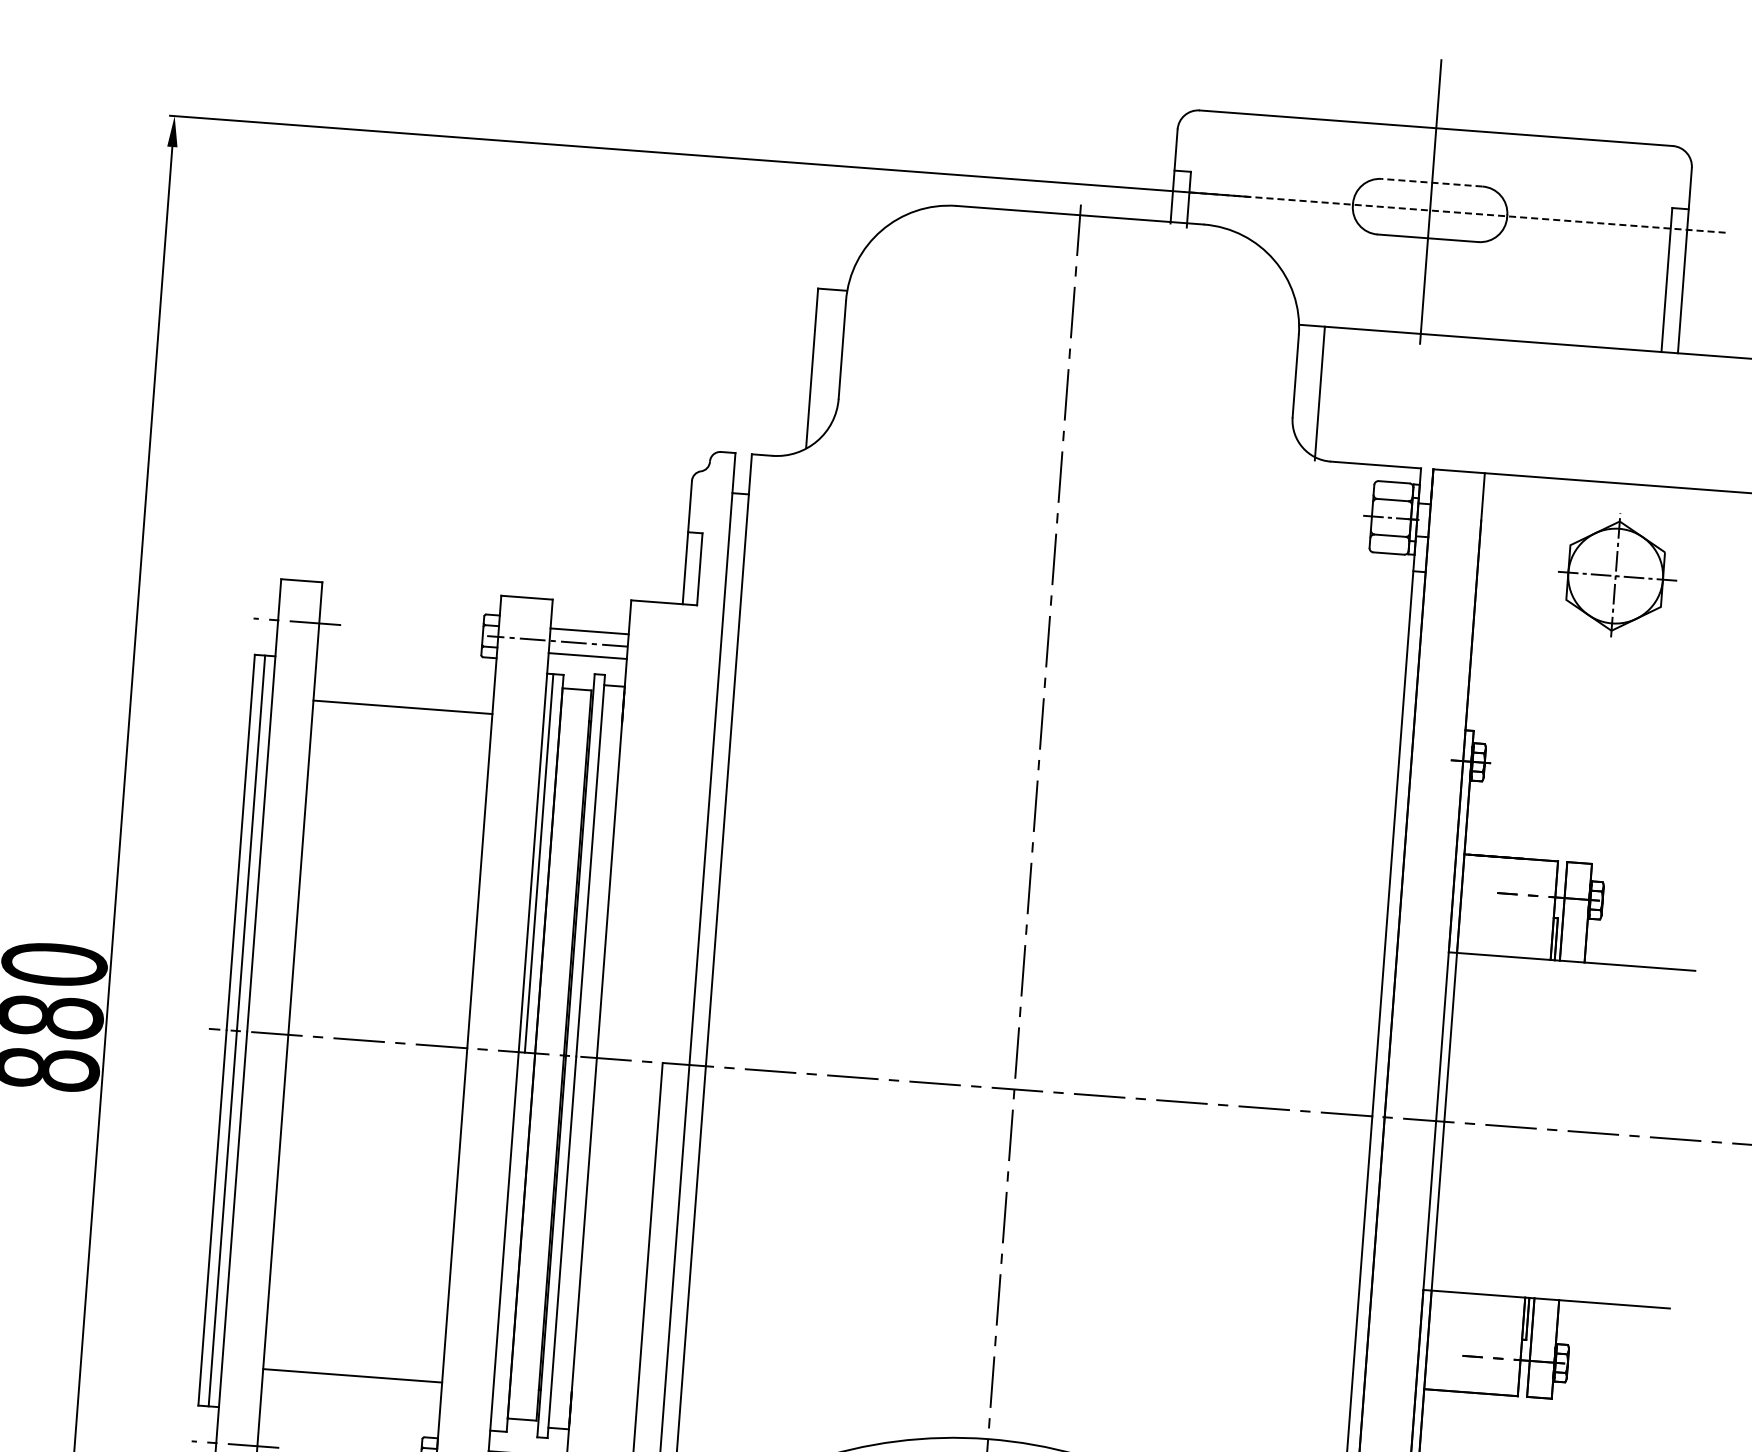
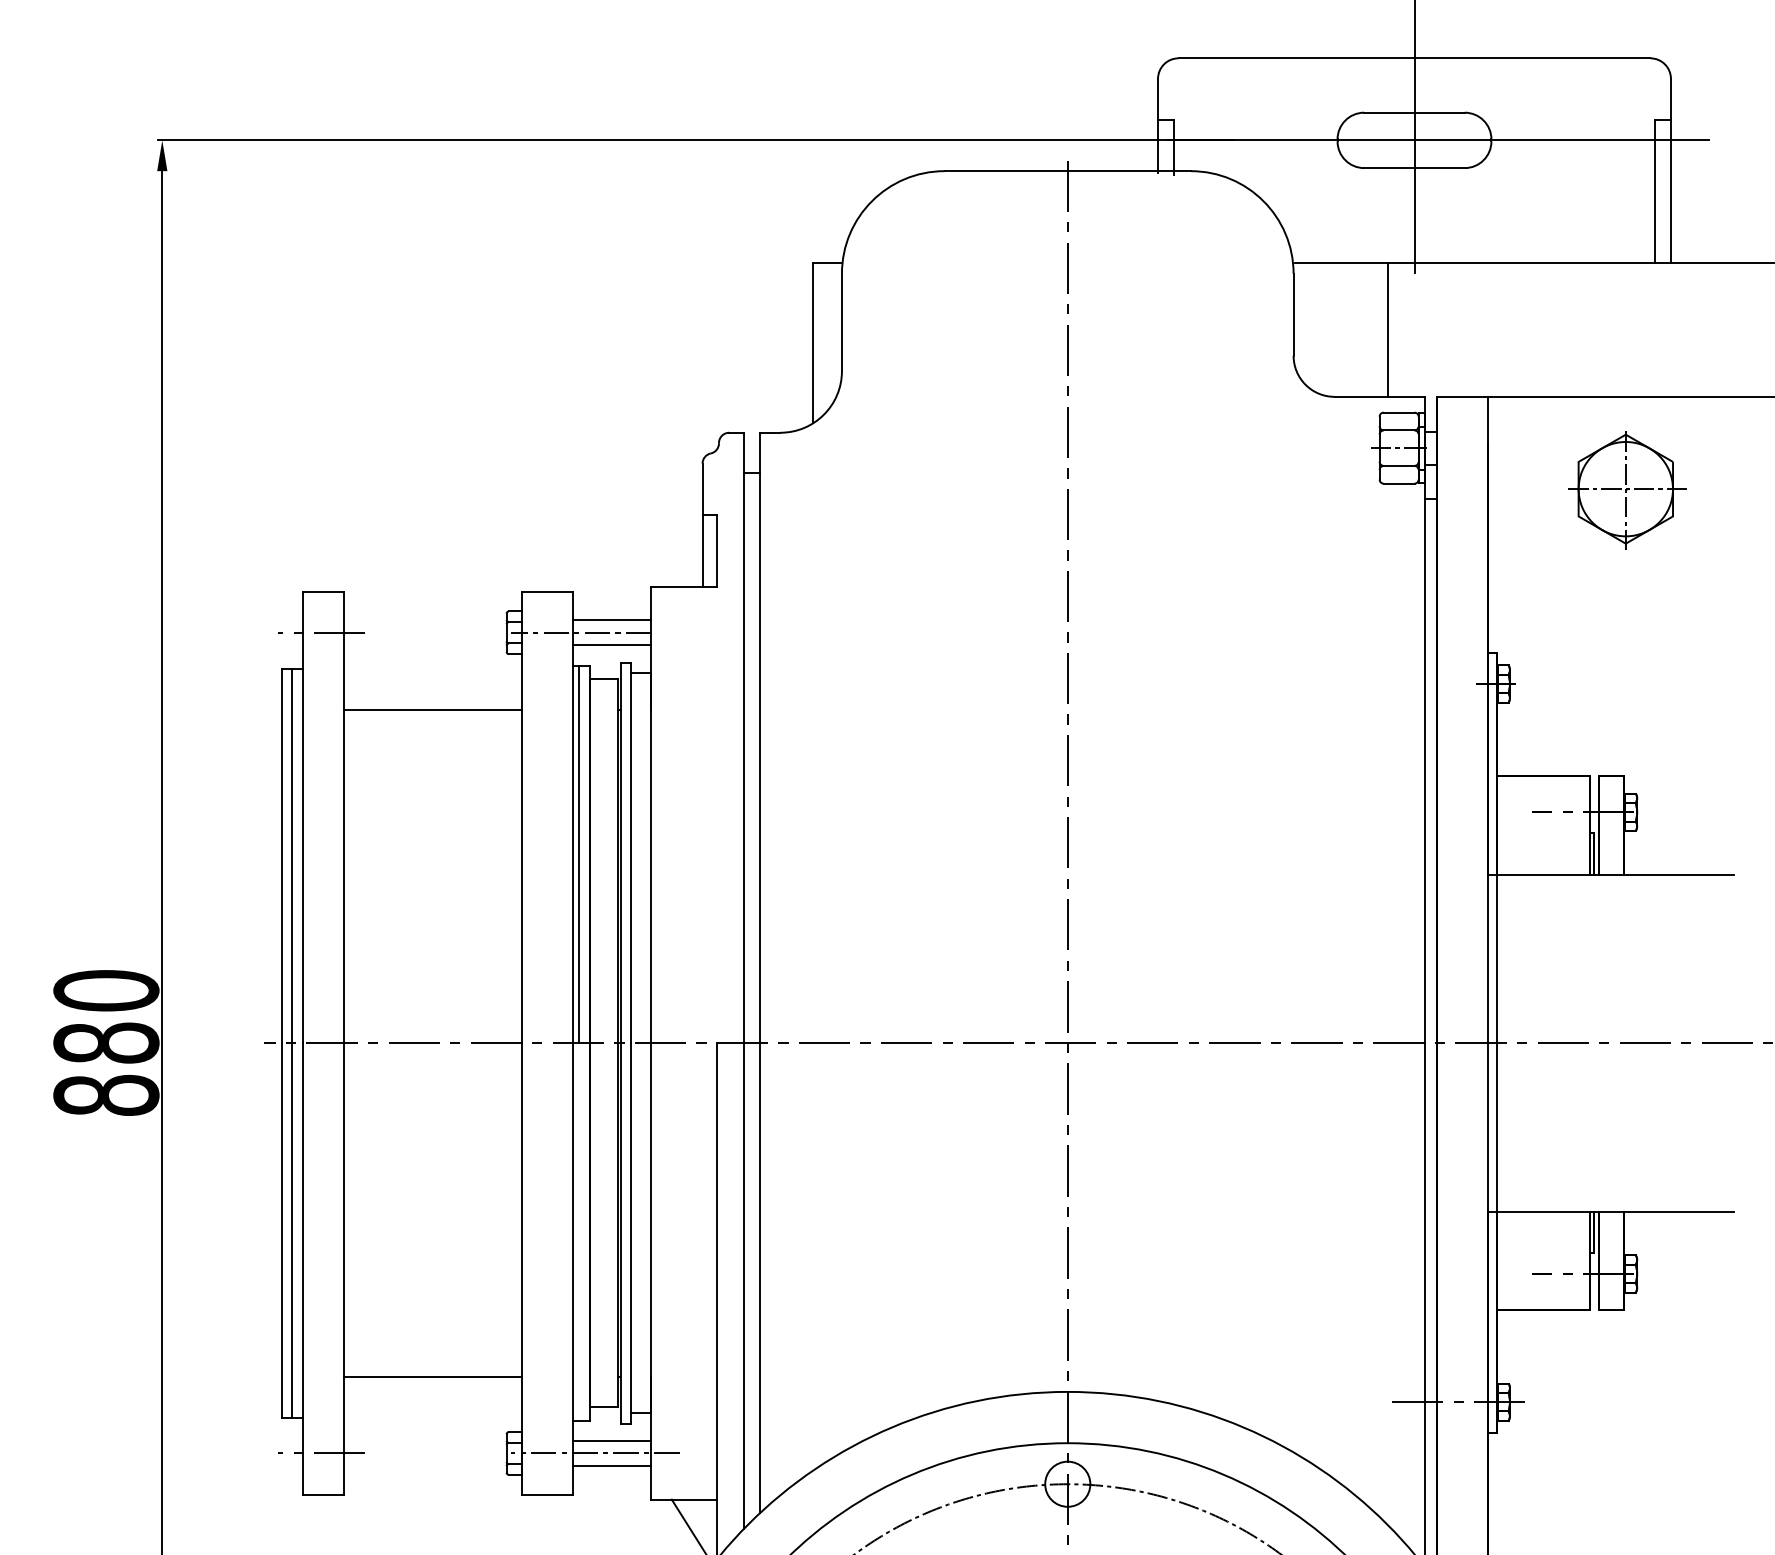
line: (1432, 182) -> (1414, 112), dashed -> solid
line: (1454, 212) -> (1438, 140), dashed -> solid
line: (1319, 392) -> (1387, 329), moved

